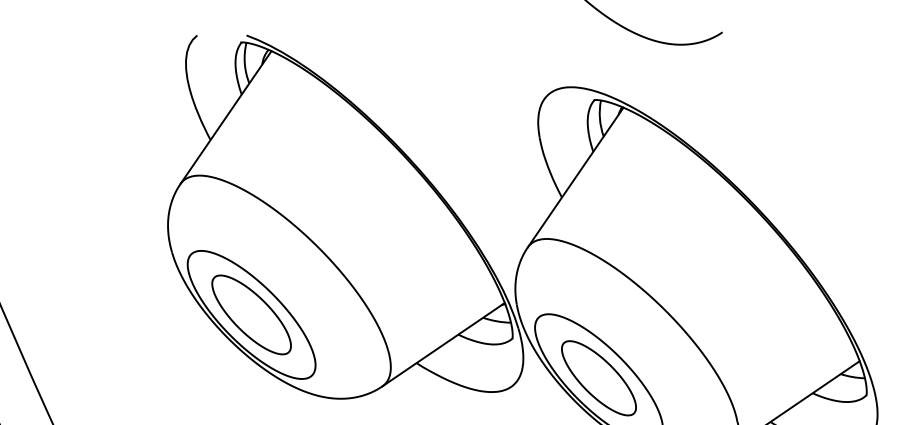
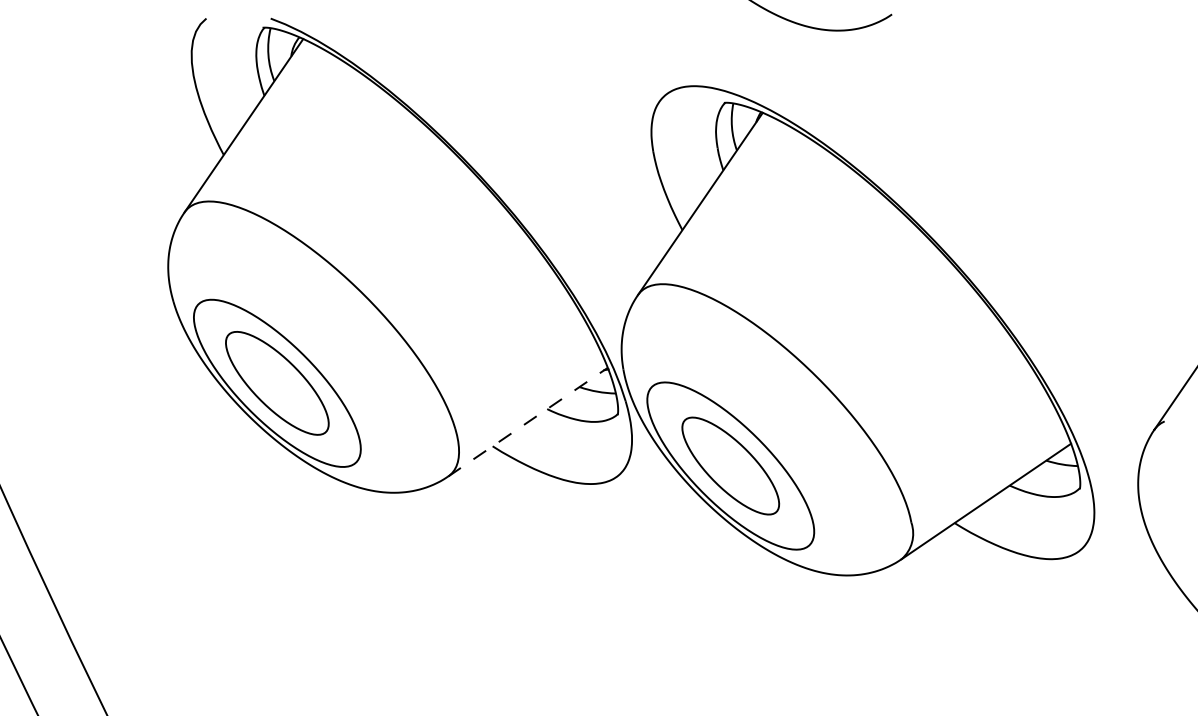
line: (443, 344) -> (527, 422), solid -> dashed

